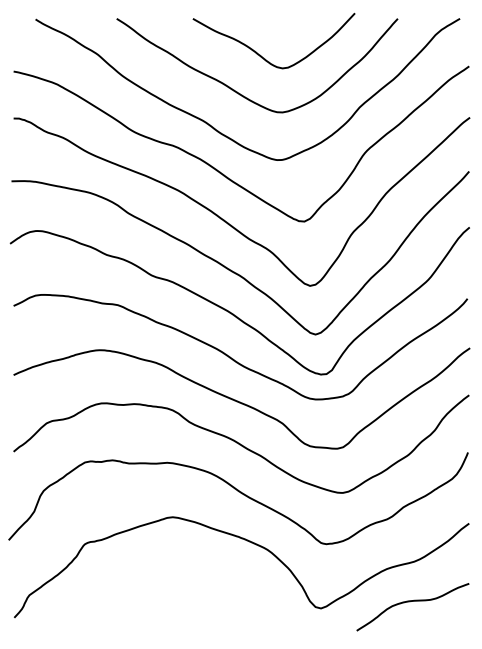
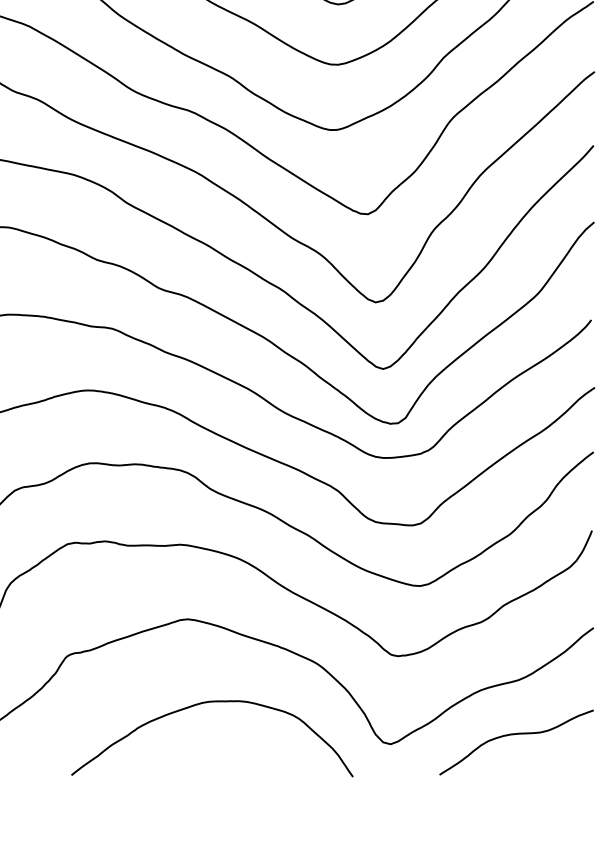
curve: (183, 579) -> (202, 704), added

